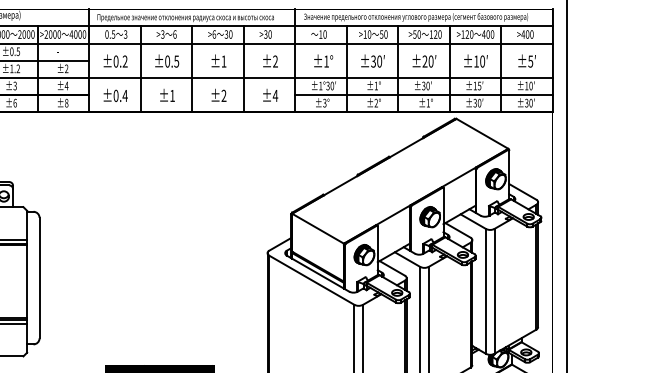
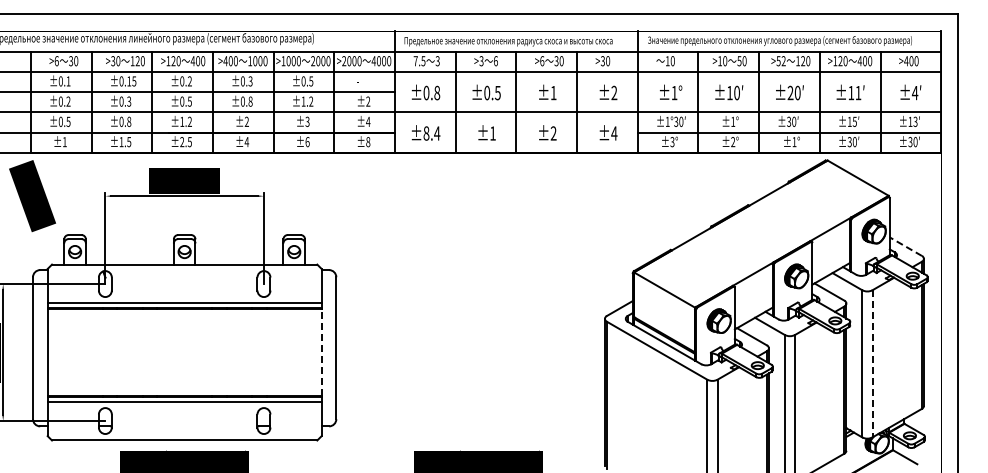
text: (106, 34) -> (415, 61), 0.5 -> 7.5
text: (419, 34) -> (783, 61), >50 -> >52
text: (125, 61) -> (437, 92), ±0.2 -> ±0.8
text: (373, 61) -> (729, 92), ±30 -> ±10
text: (482, 61) -> (858, 92), ±10 -> ±11
text: (530, 61) -> (914, 93), ±5 -> ±4
text: (531, 85) -> (915, 121), ±10 -> ±13
text: (116, 95) -> (426, 133), ±0.4 -> ±8.4
line: (522, 191) -> (905, 246), solid -> dashed
line: (27, 281) -> (321, 352), solid -> dashed
line: (494, 291) -> (872, 363), solid -> dashed

